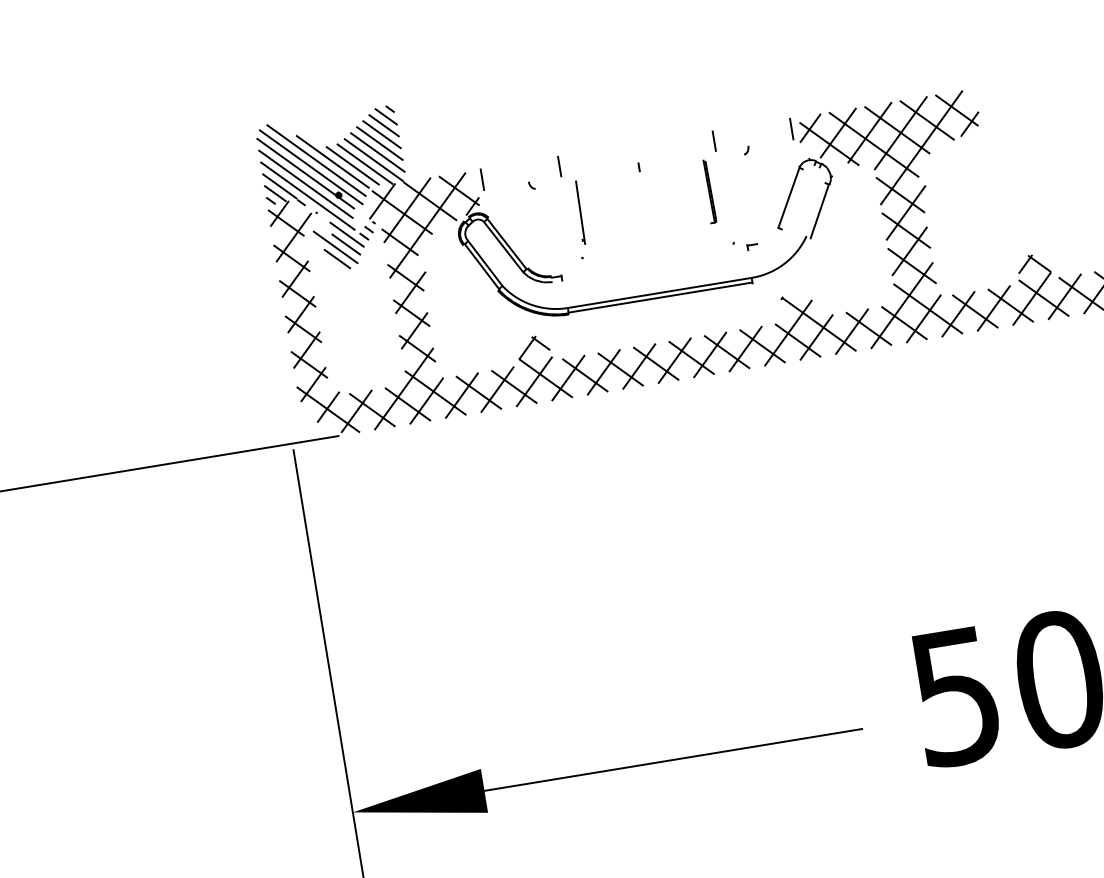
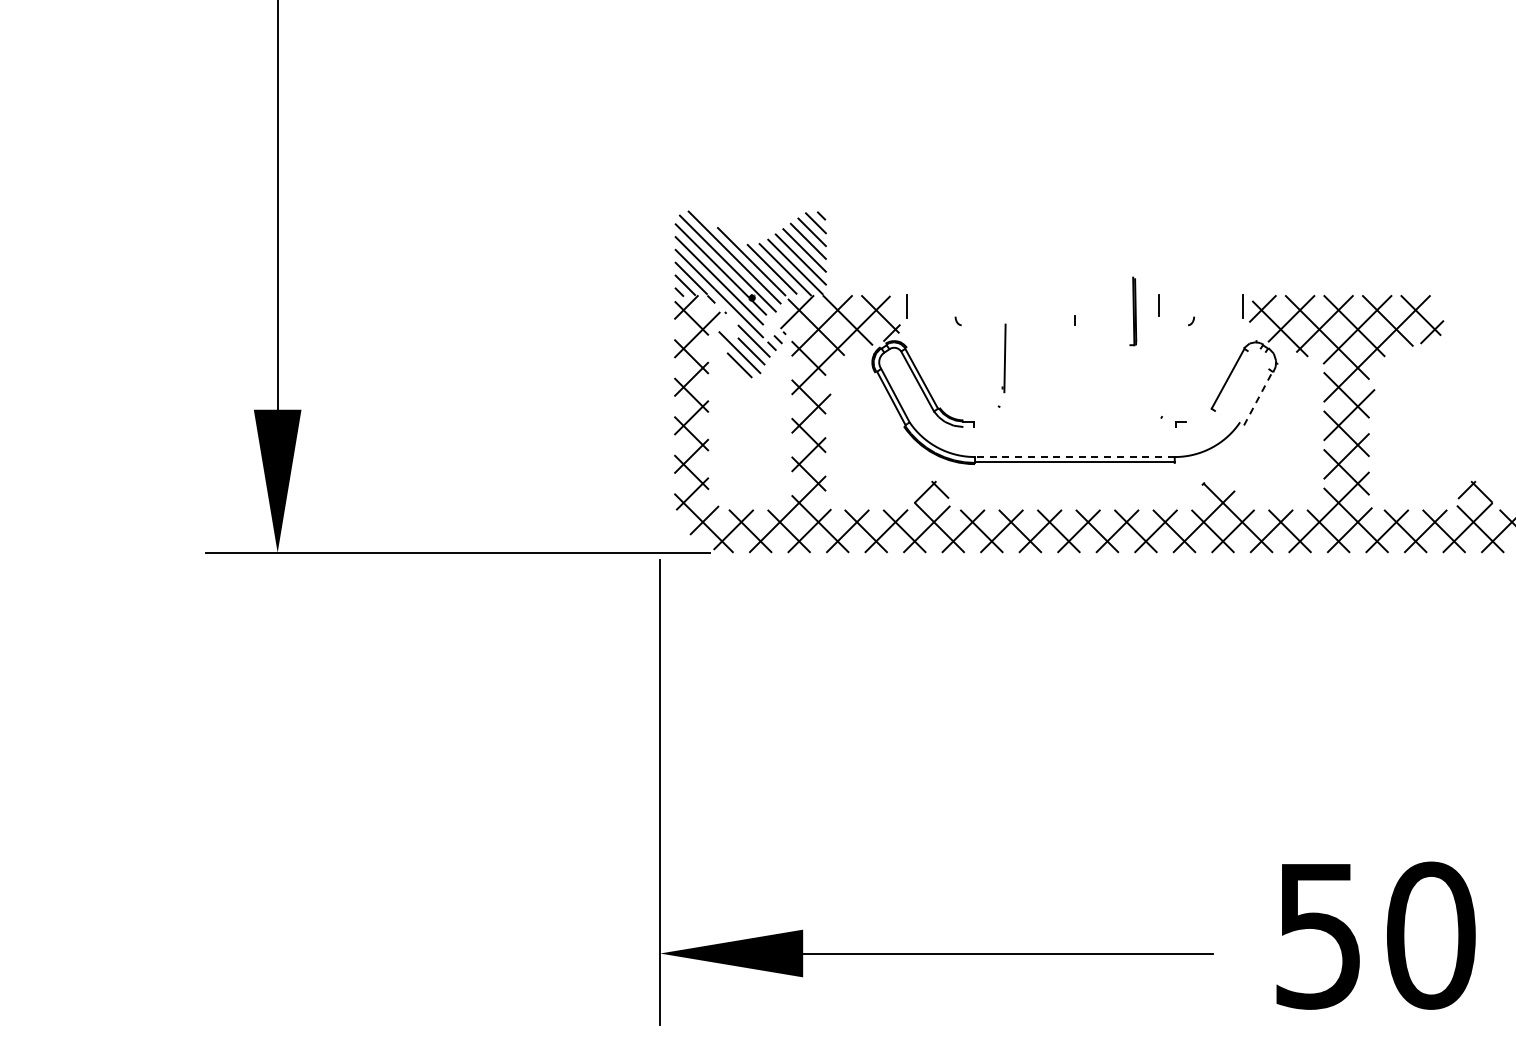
line: (559, 166) -> (990, 305), removed
part: (708, 191) -> (1133, 311), moved
line: (819, 211) -> (1258, 398), solid -> dashed
line: (659, 293) -> (1074, 457), solid -> dashed

